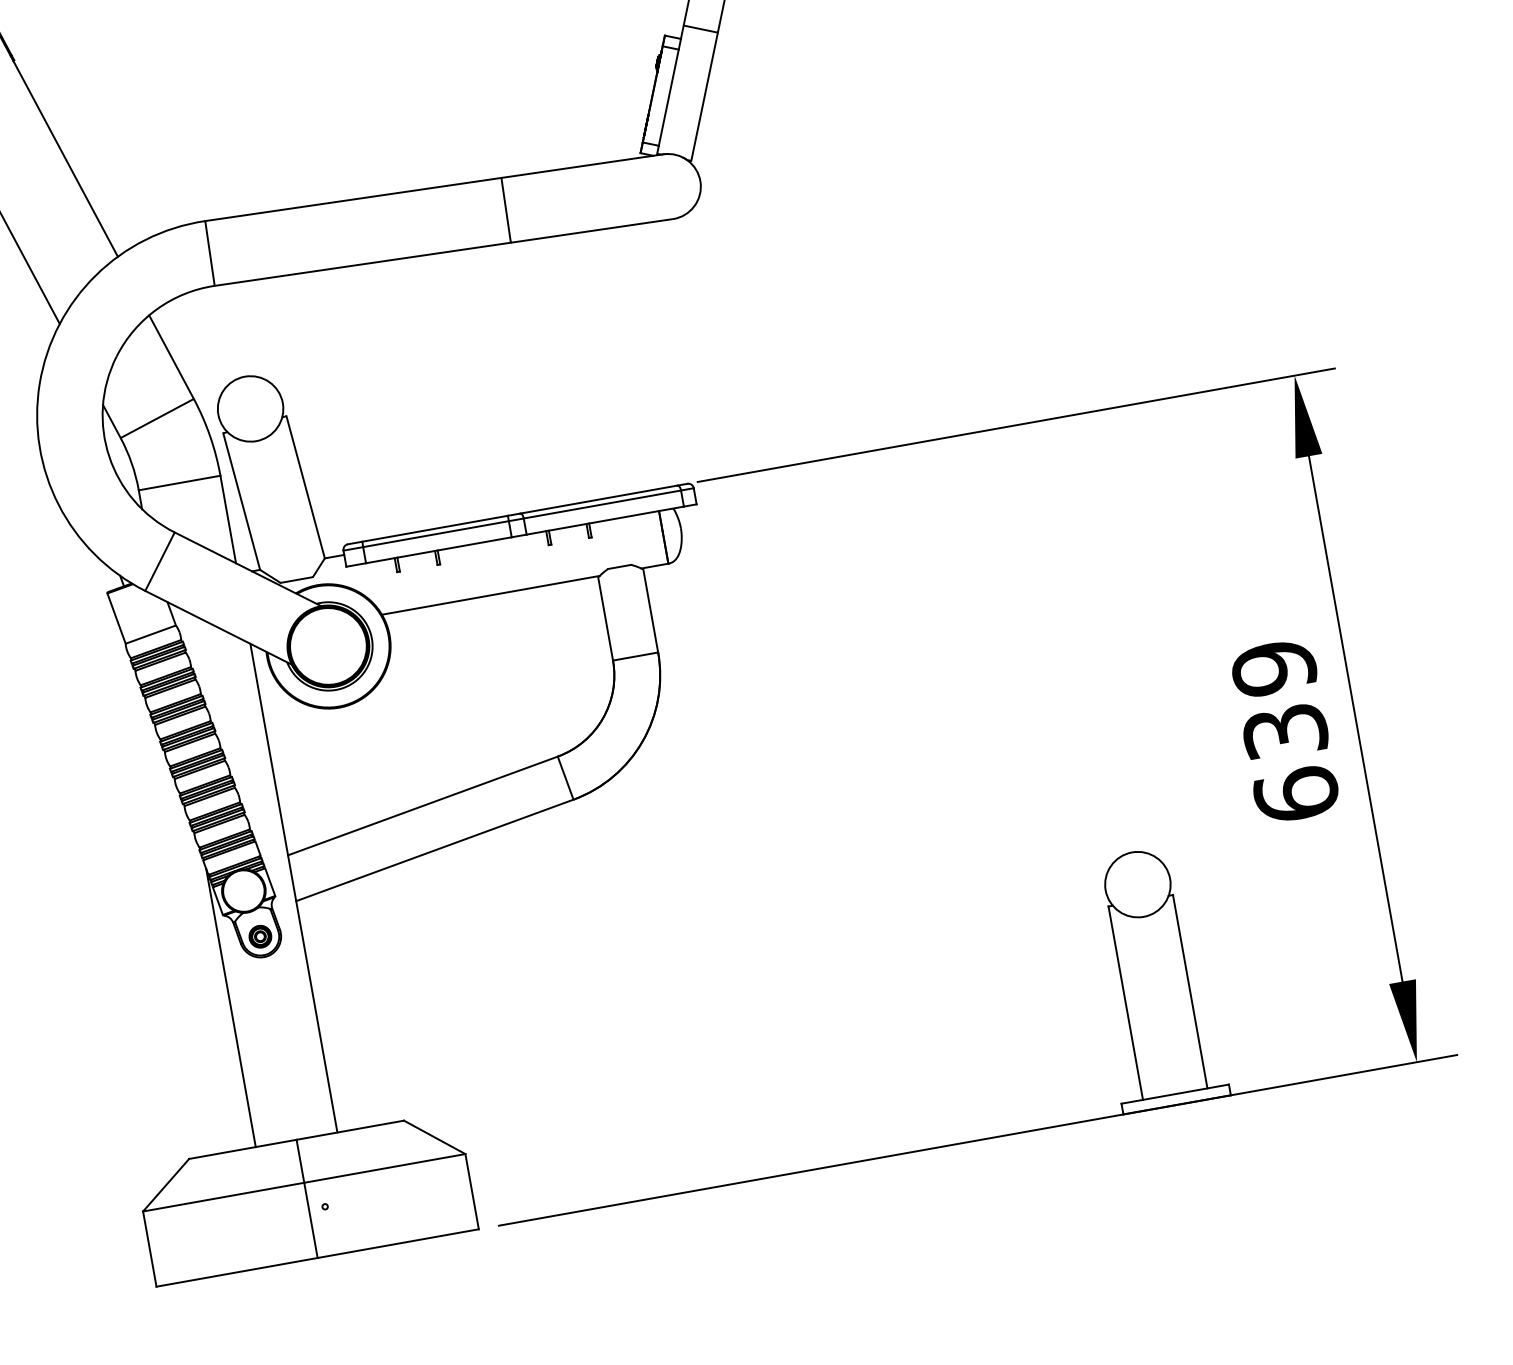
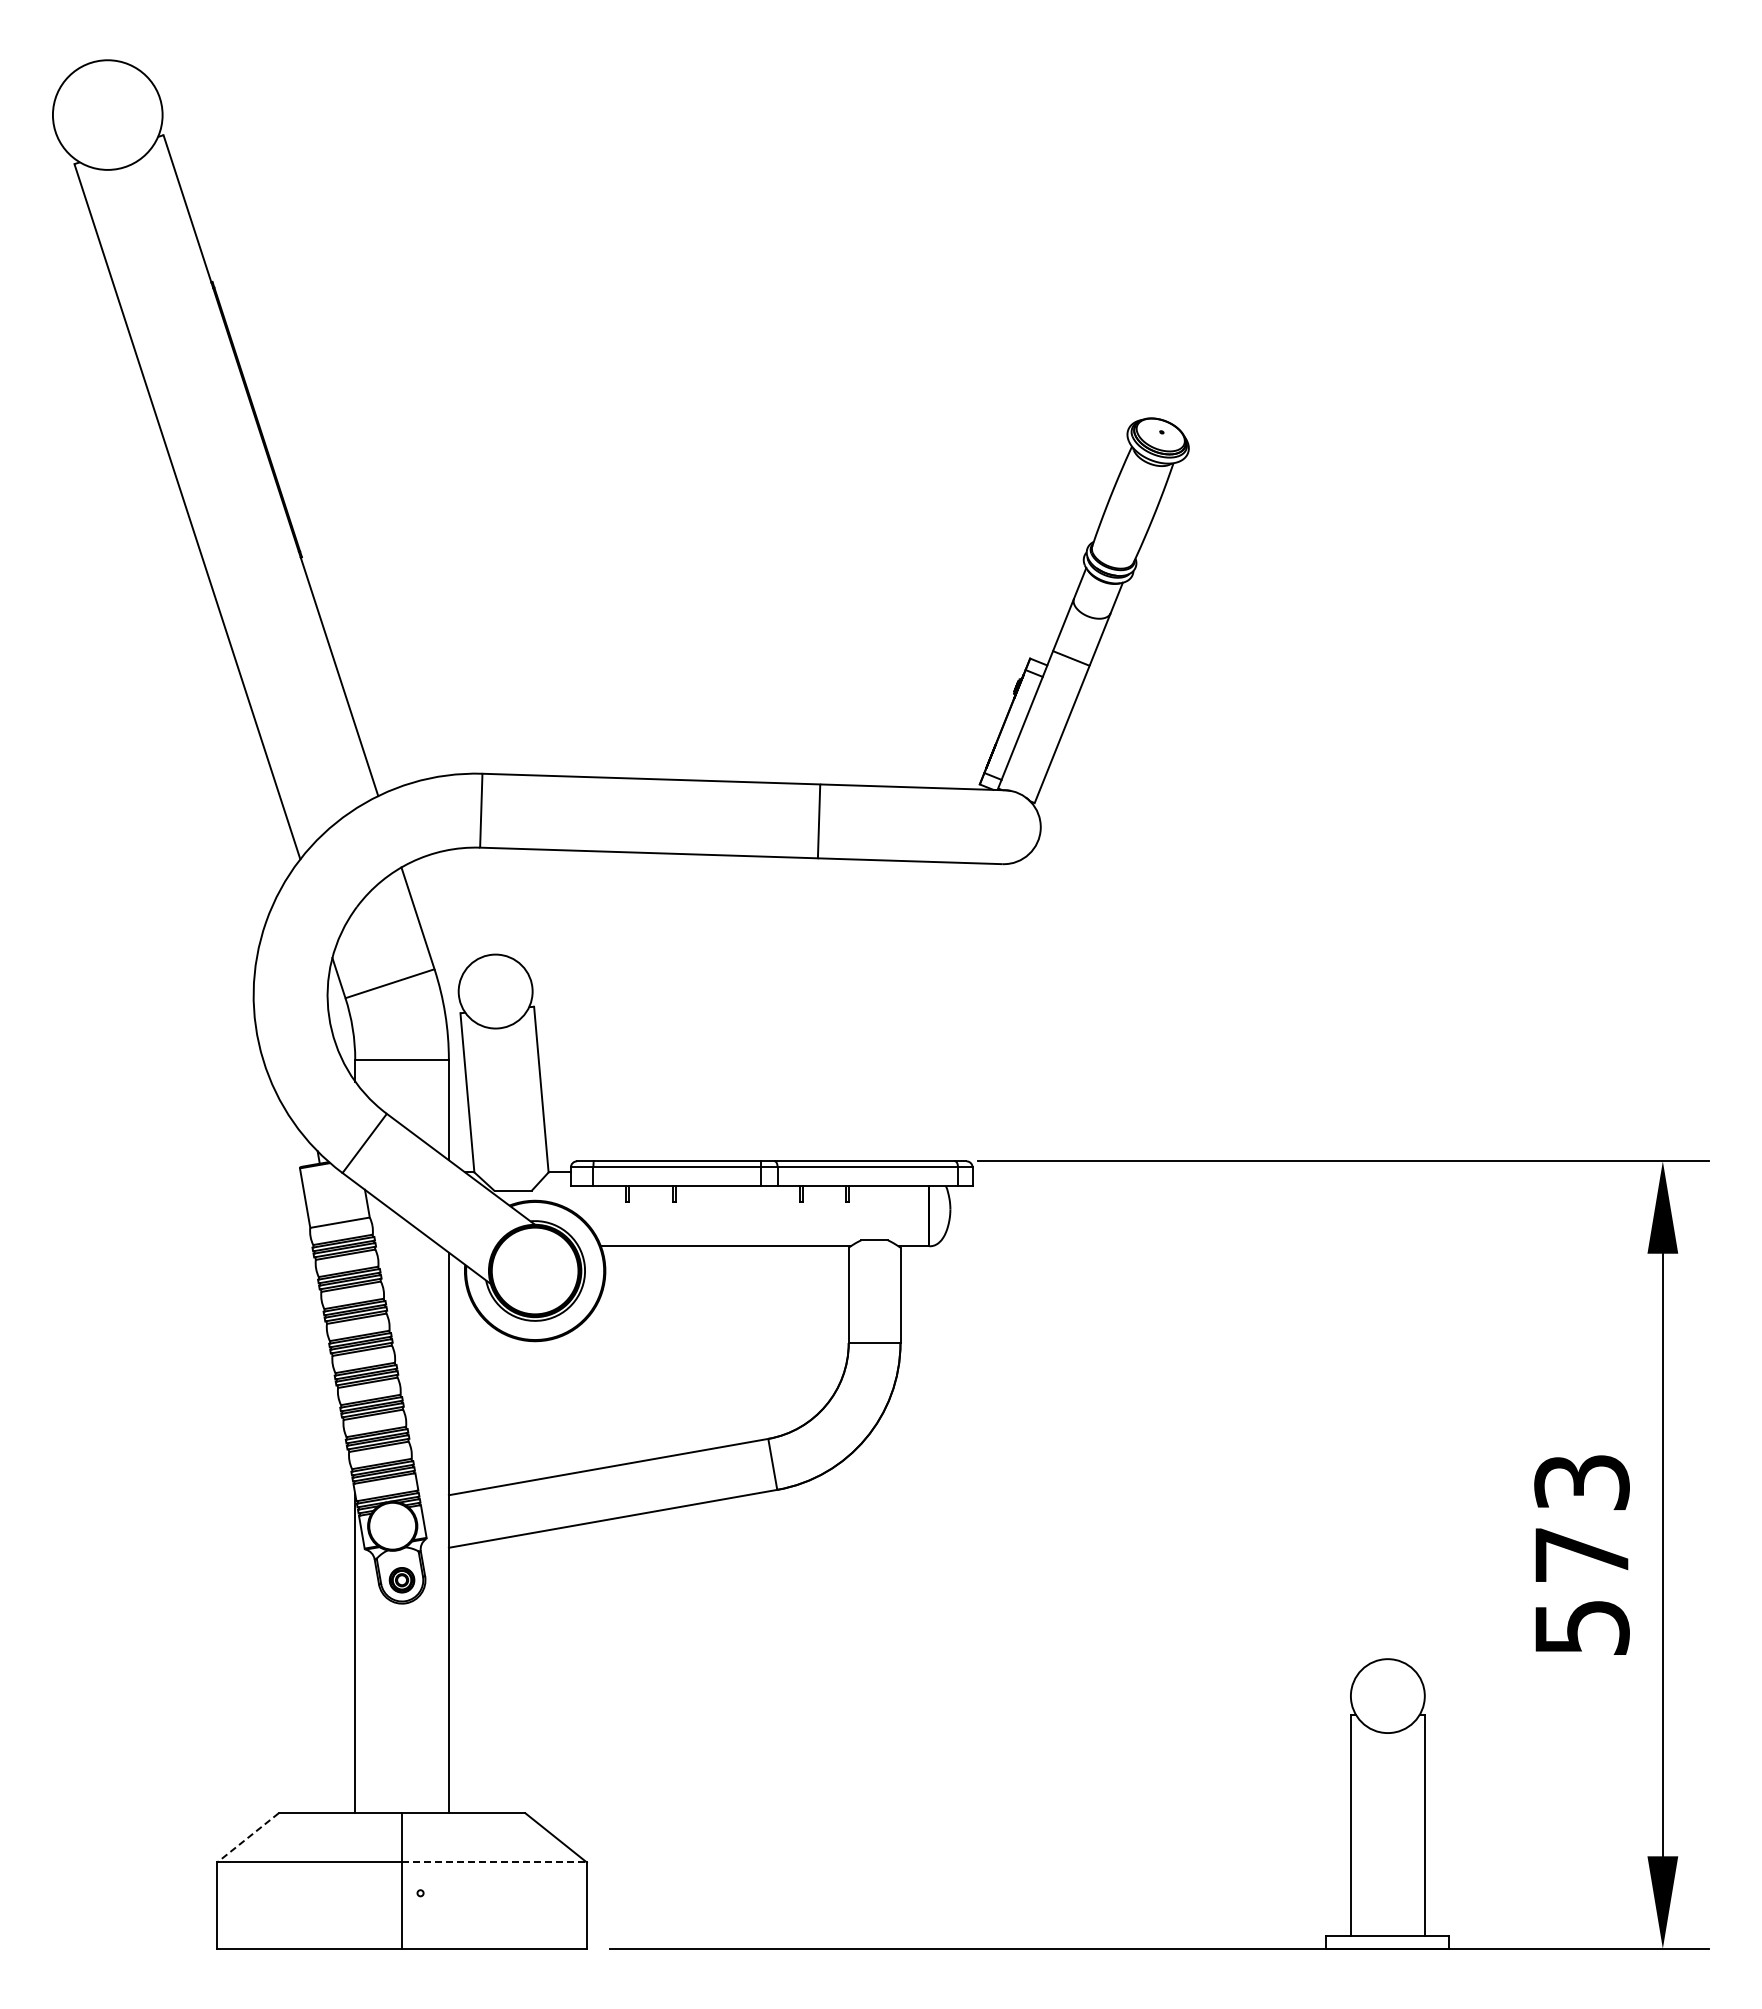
text: (1284, 731) -> (1581, 1554), 639 -> 573
line: (385, 1168) -> (495, 1862), solid -> dashed
line: (165, 1185) -> (247, 1838), solid -> dashed

